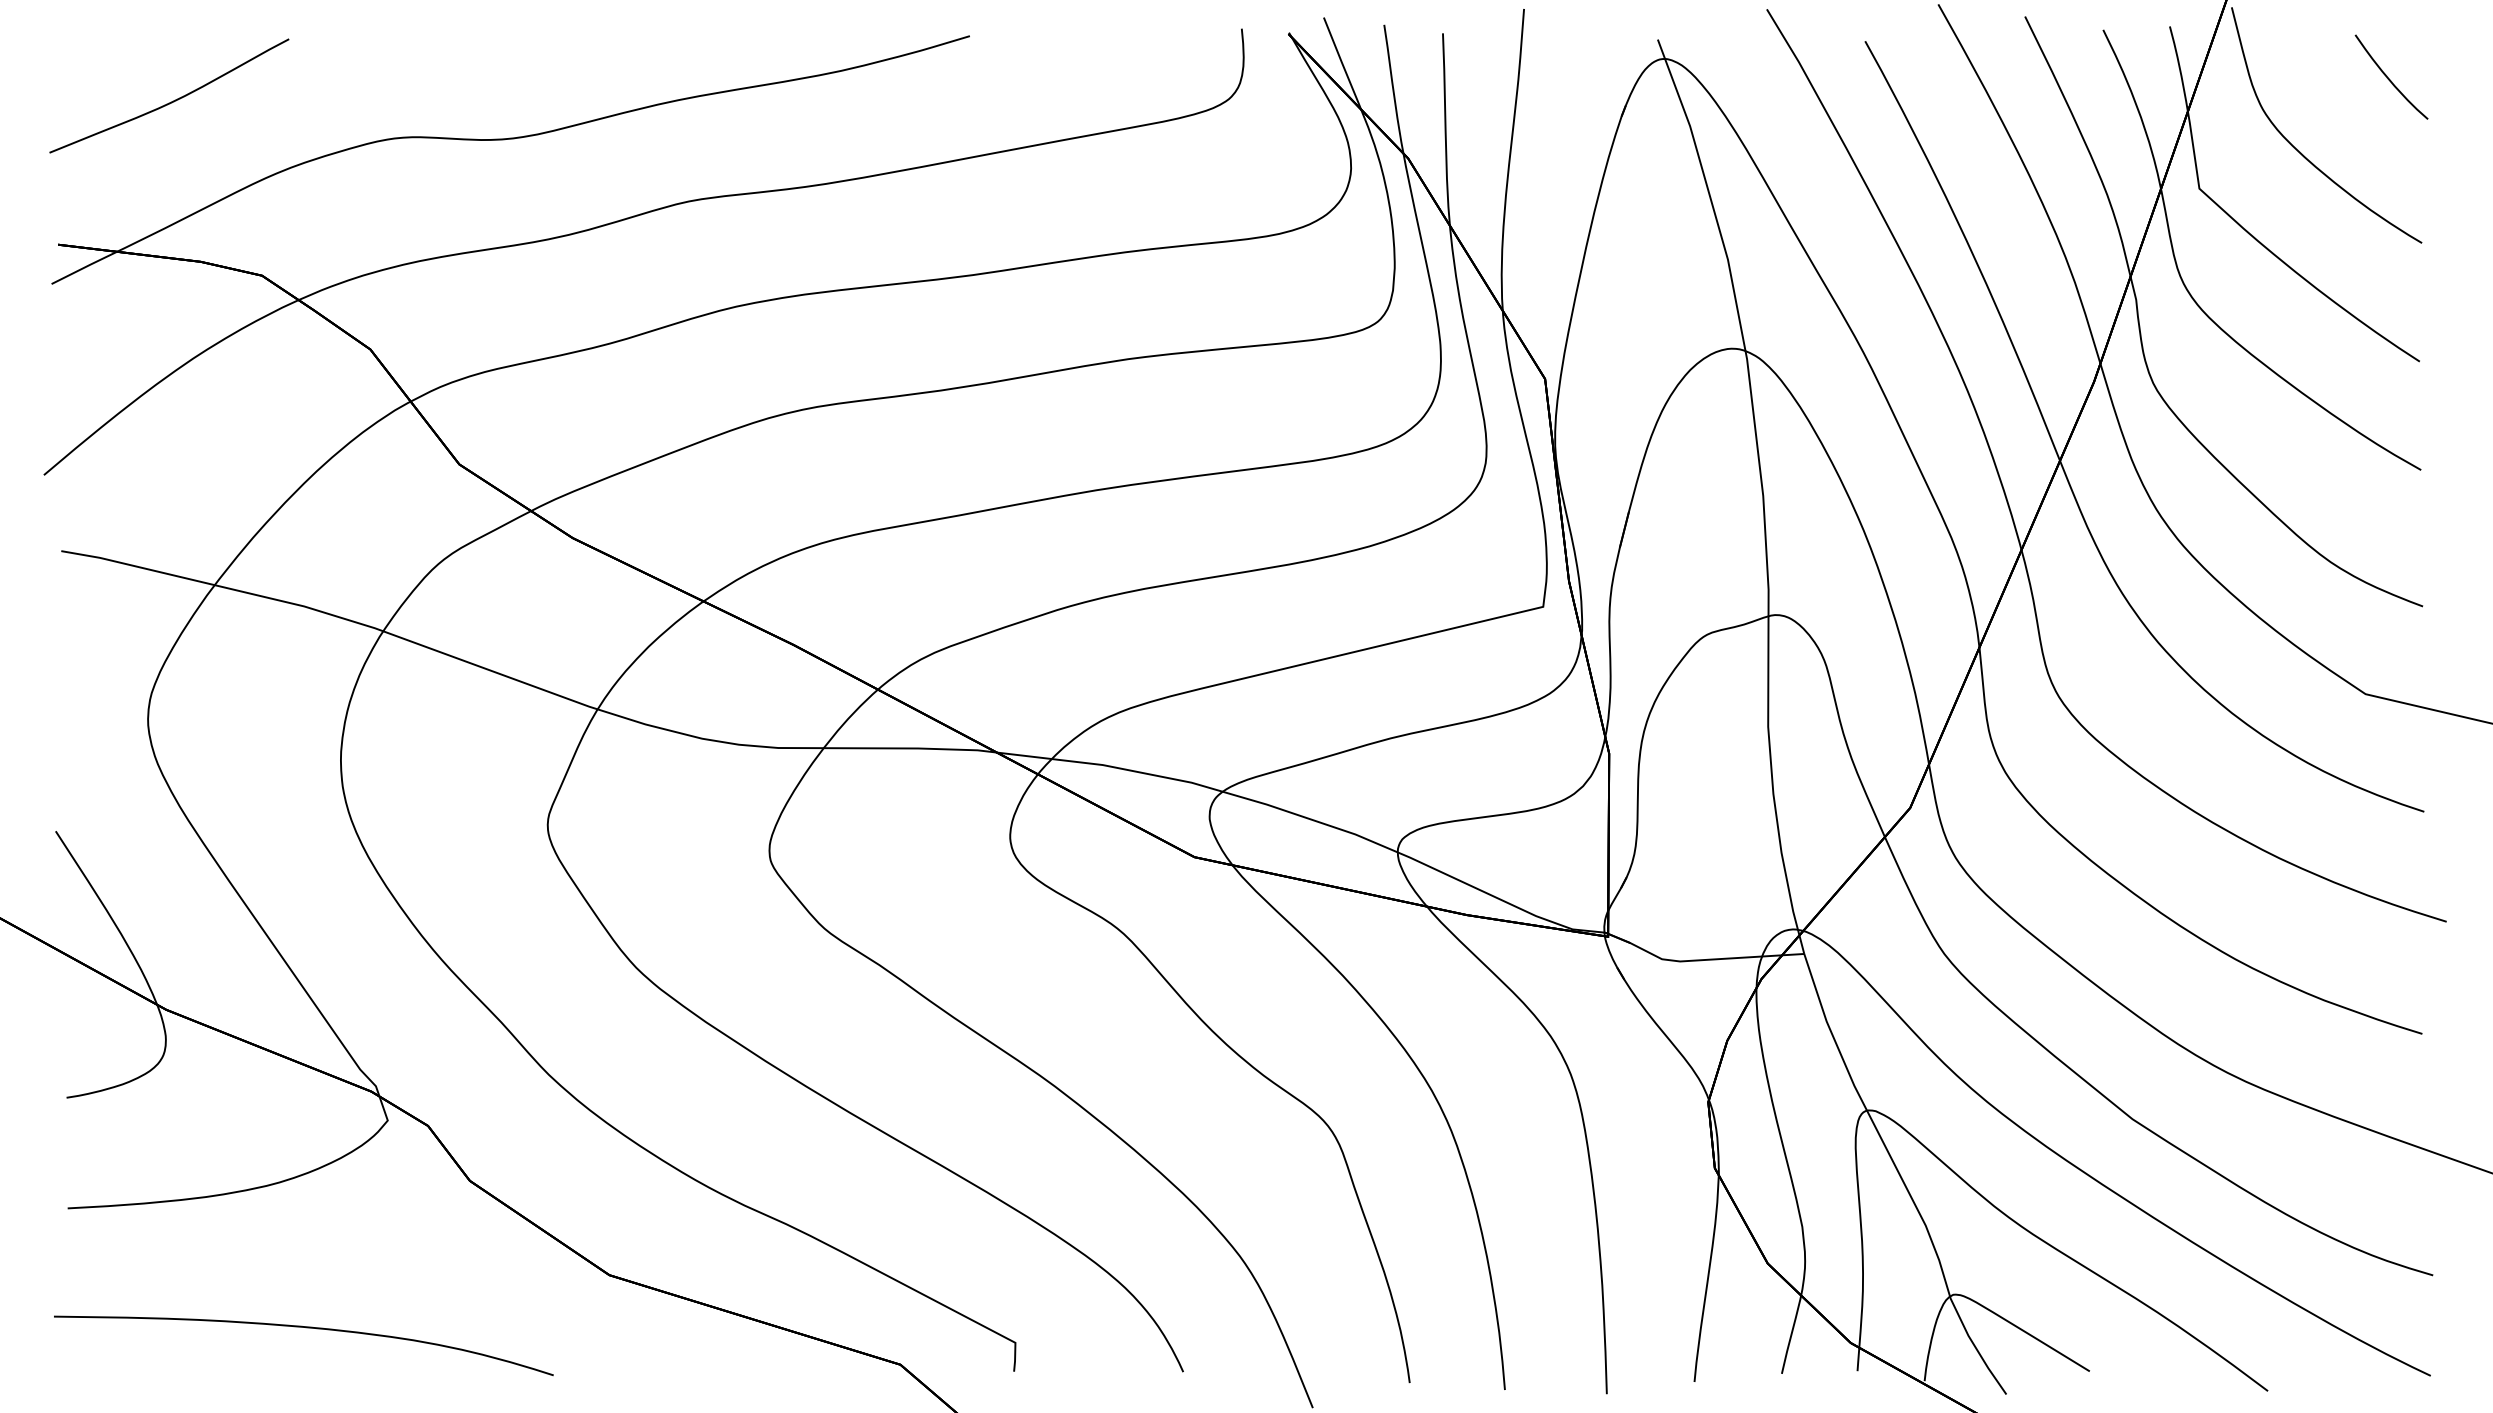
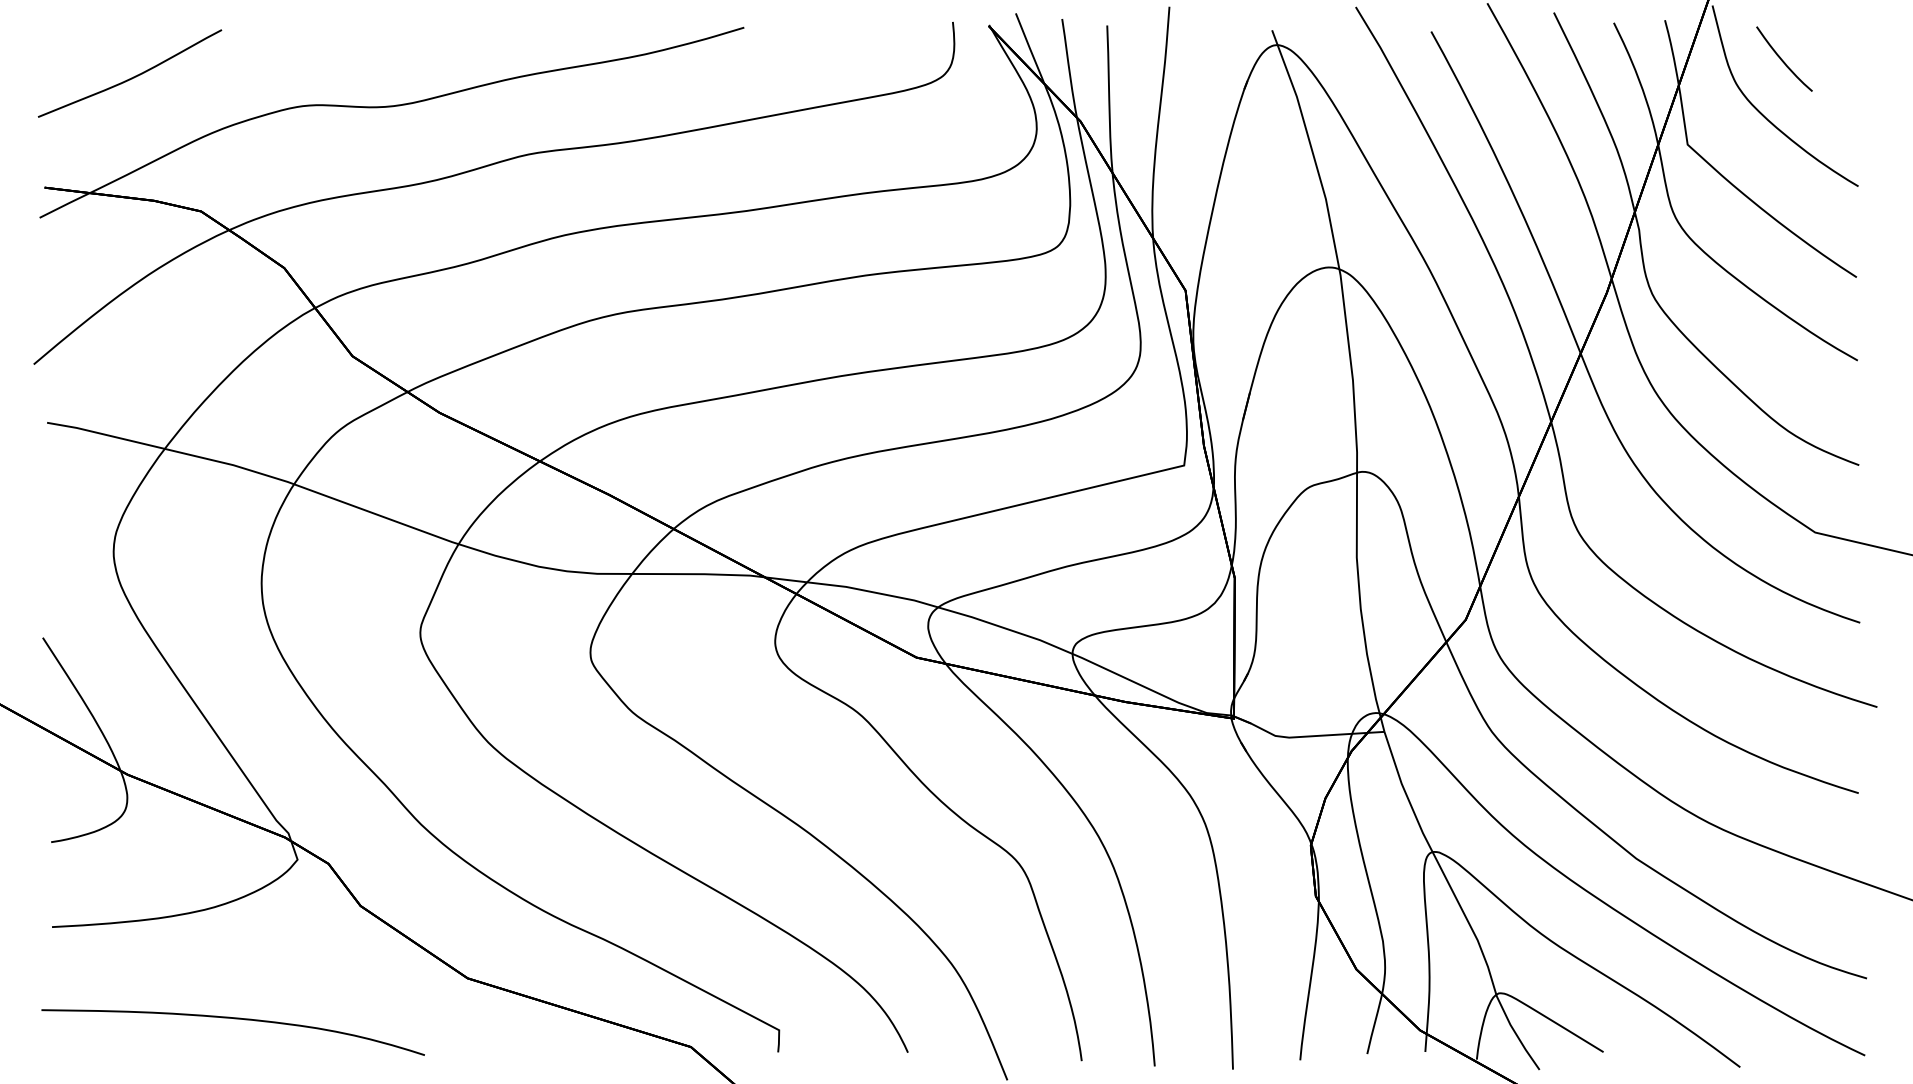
curve: (2389, 78) -> (1782, 60), moved

